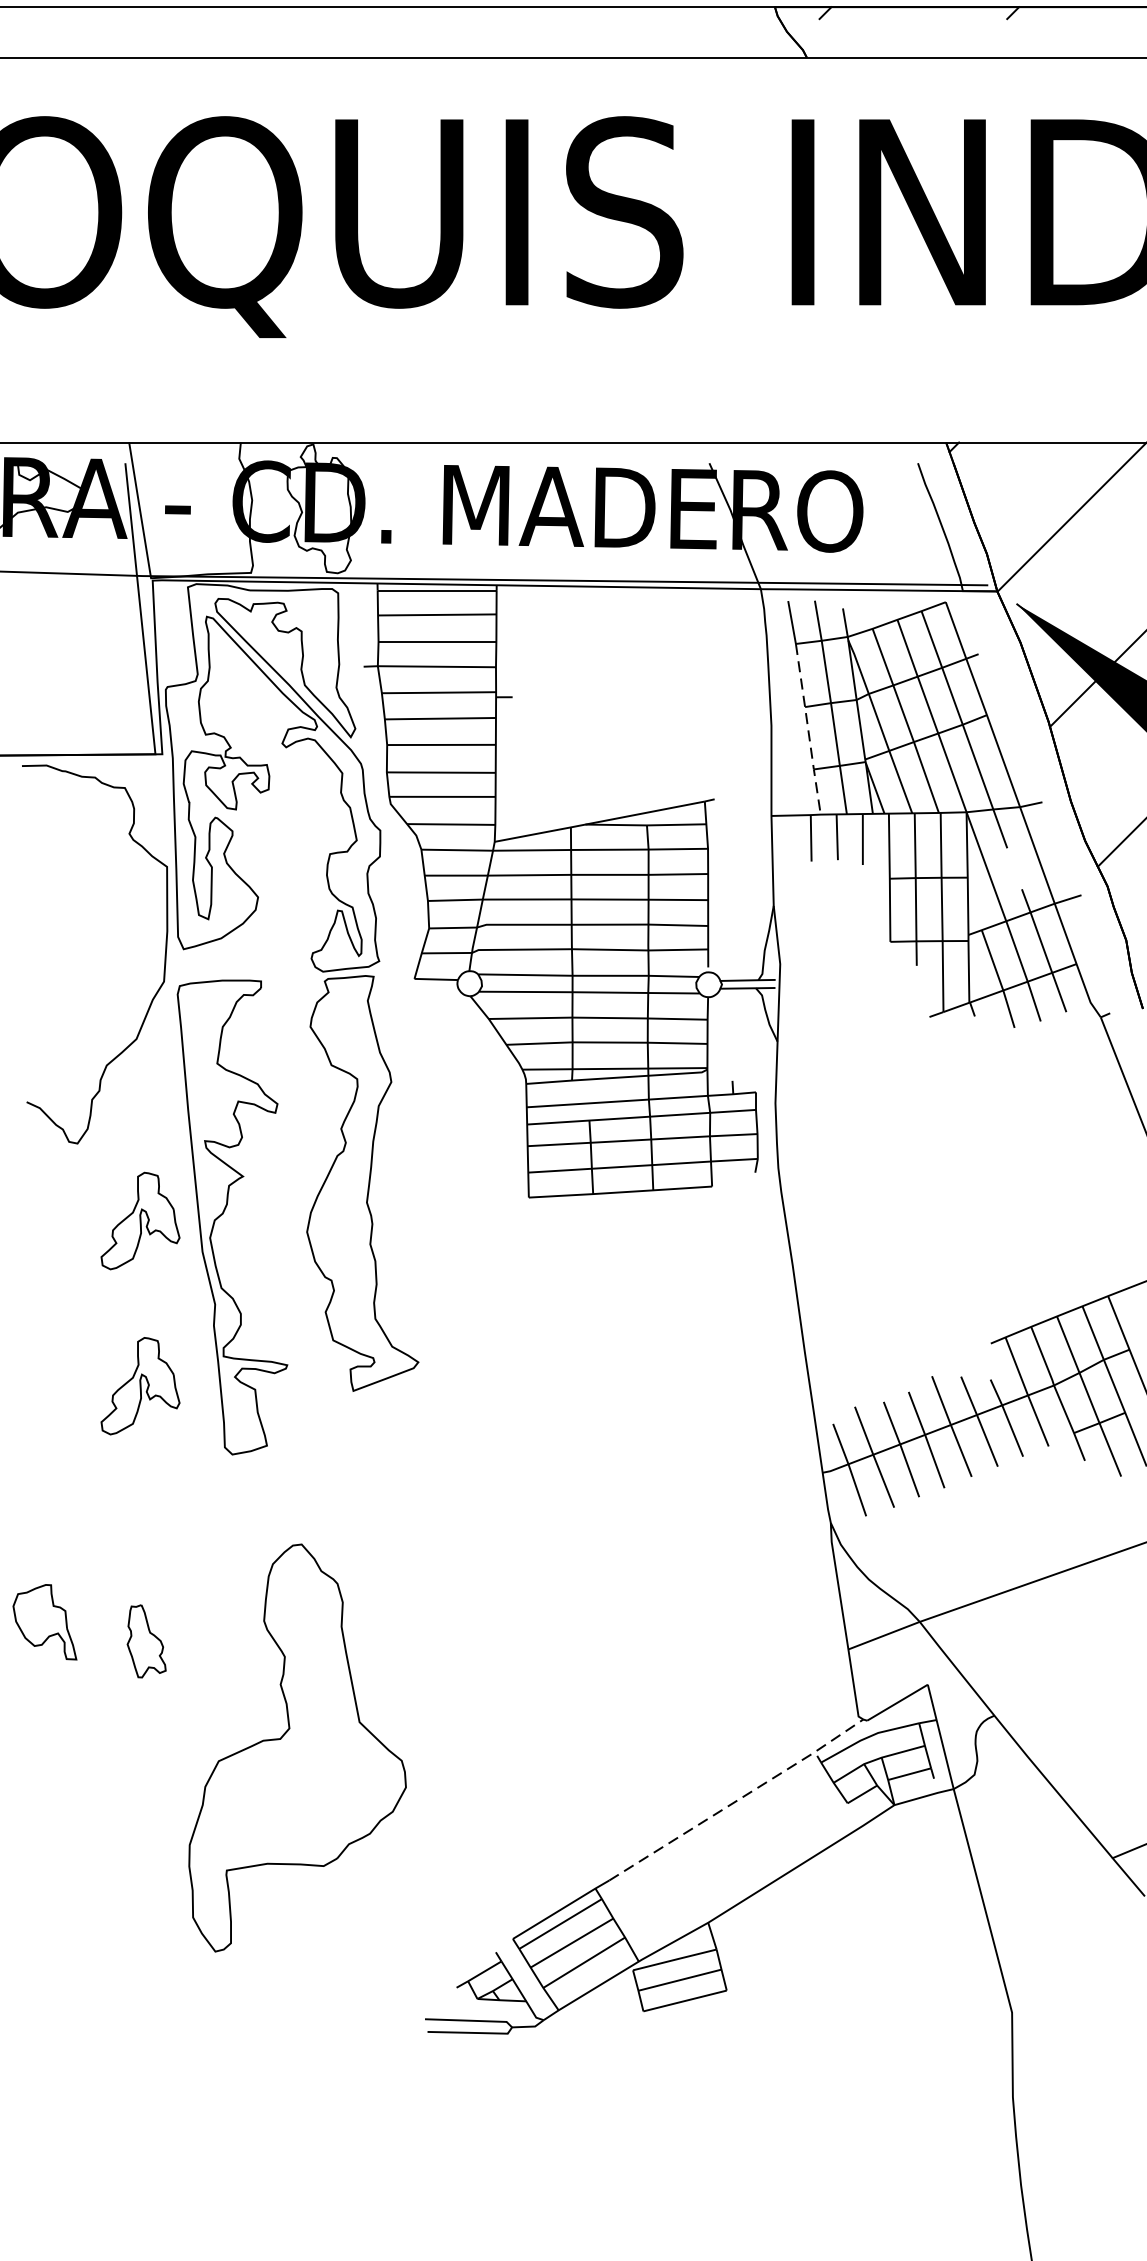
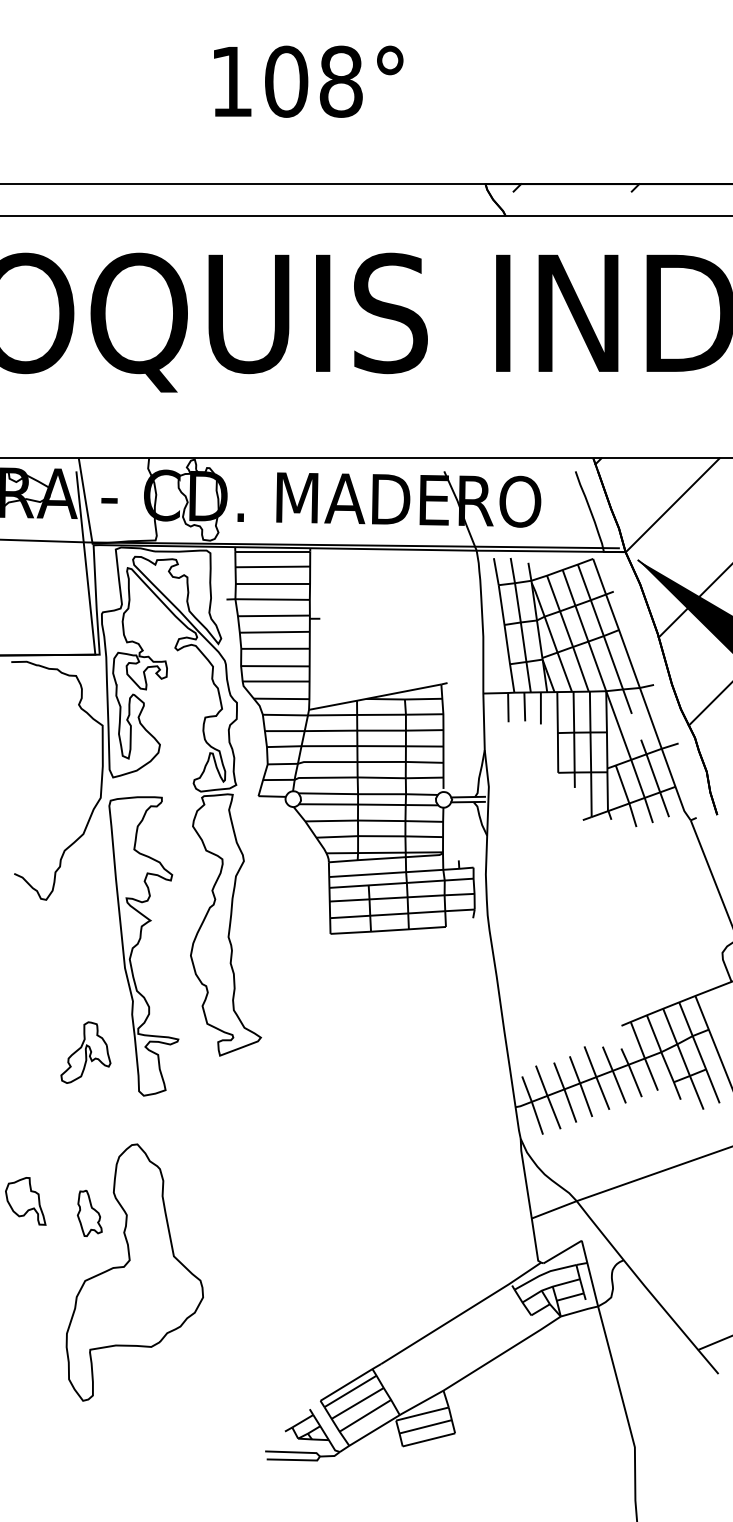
line: (808, 728) -> (506, 638), dashed -> solid
part: (139, 1220) -> (85, 948), removed
part: (297, 1747) -> (134, 1272), moved
line: (738, 1800) -> (462, 1313), dashed -> solid

